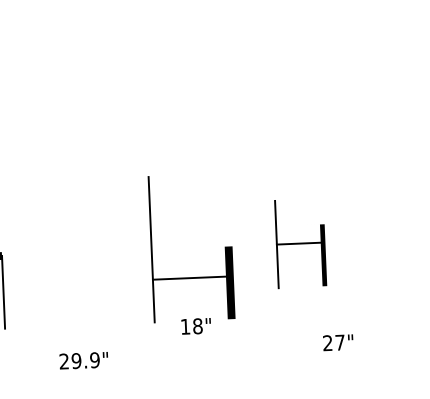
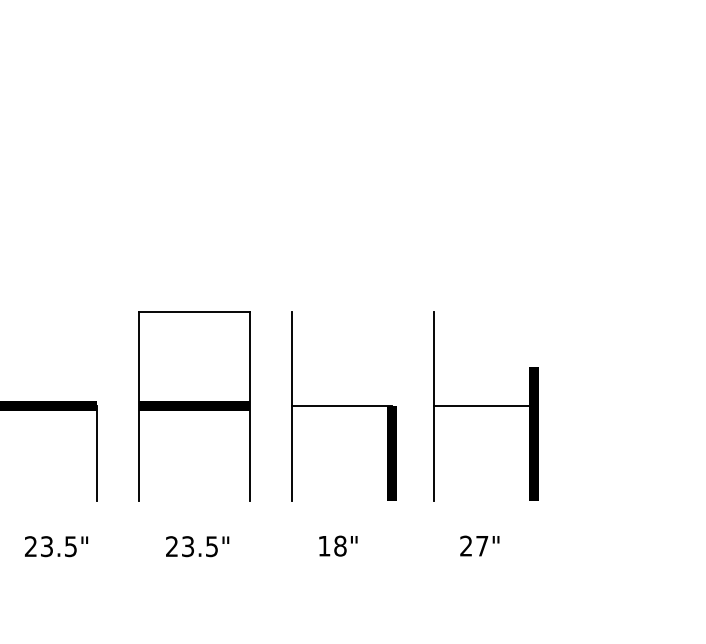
part: (300, 243) -> (485, 406), size x1.67
part: (77, 253) -> (194, 406), added
line: (191, 278) -> (341, 406), moved
text: (196, 325) -> (338, 545), moved
text: (337, 342) -> (479, 545), moved
text: (85, 360) -> (199, 546), 29.9" -> 23.5"

